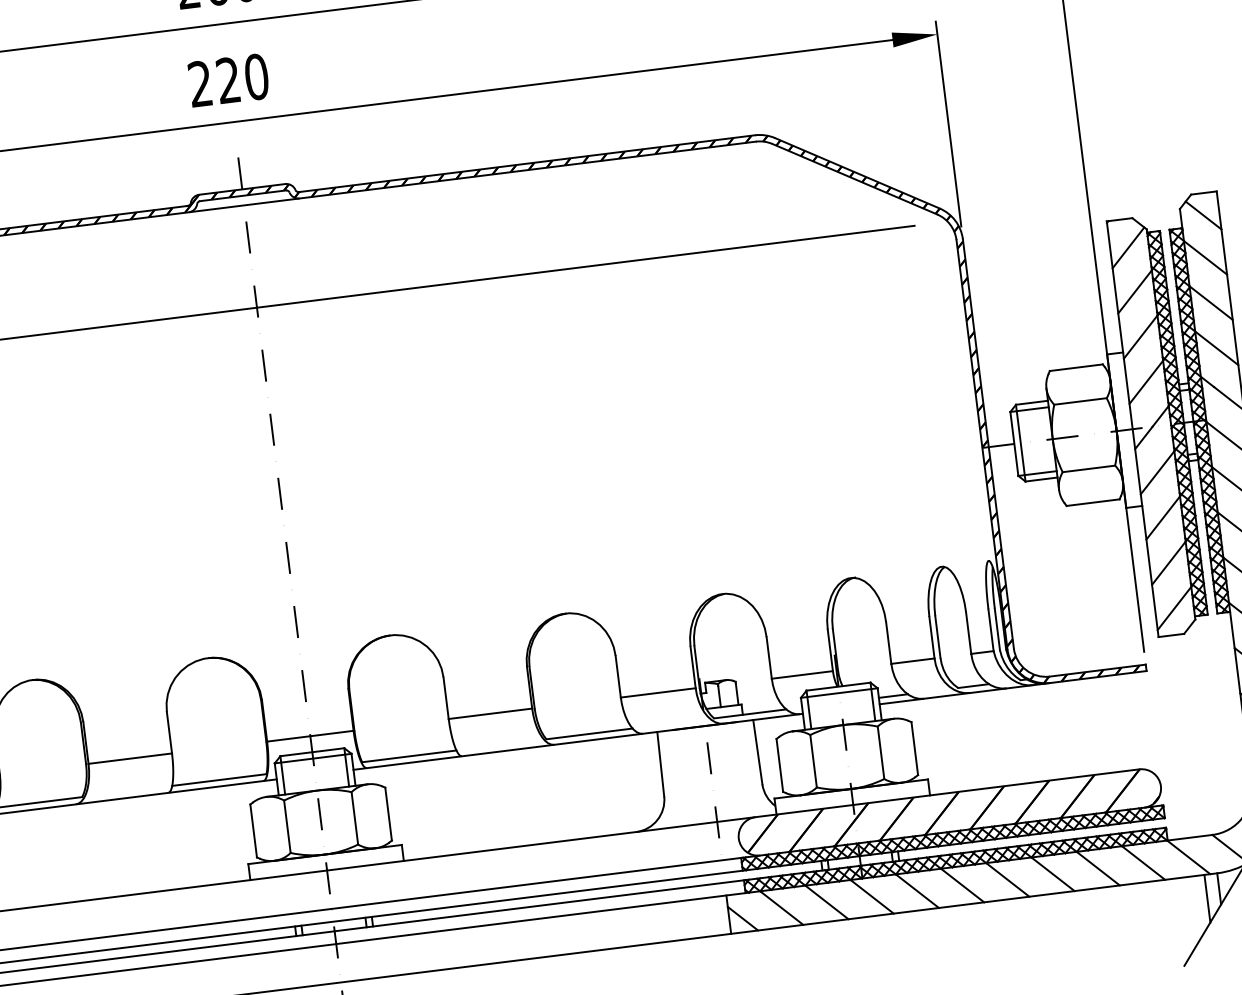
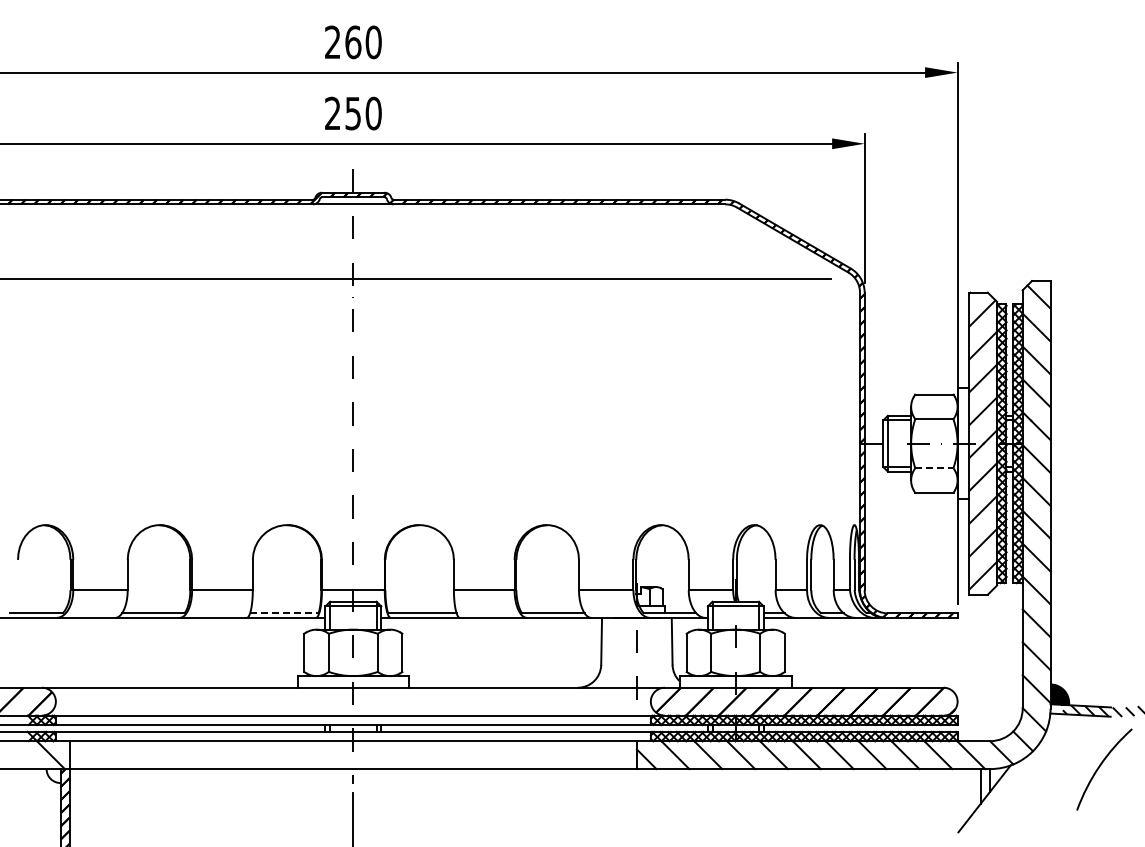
text: (227, 80) -> (352, 113), 220 -> 250
line: (1089, 469) -> (934, 468), solid -> dashed
line: (219, 780) -> (284, 613), solid -> dashed

